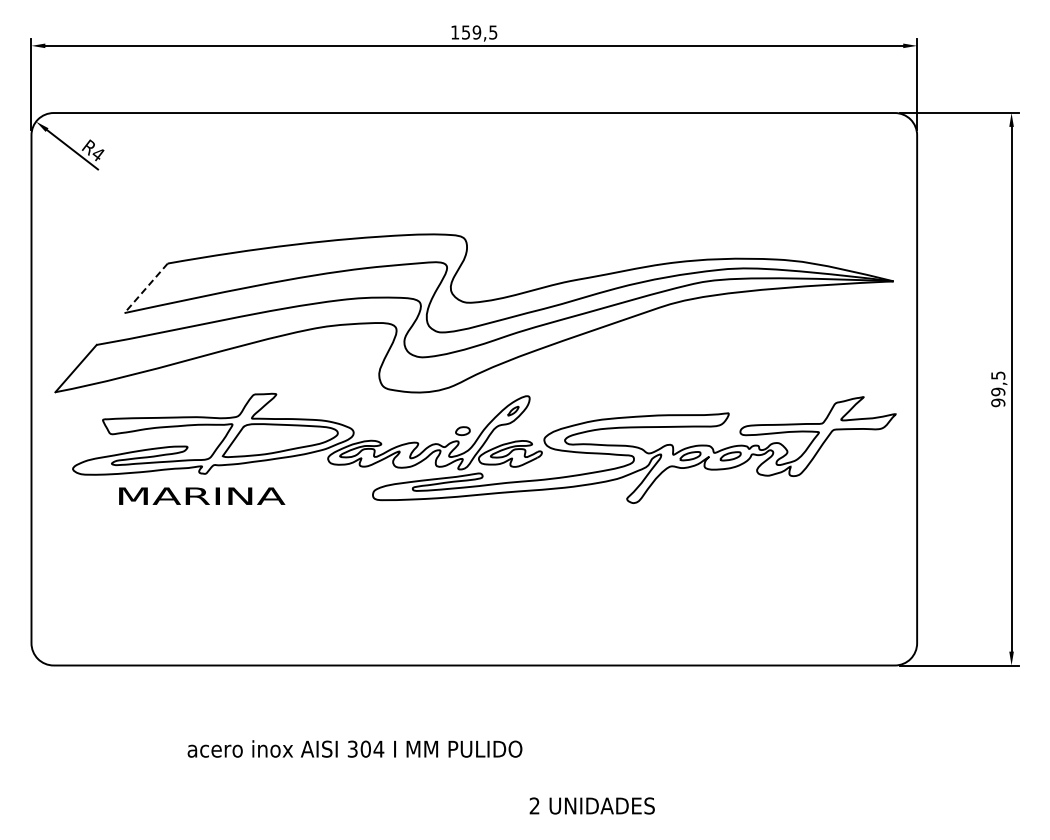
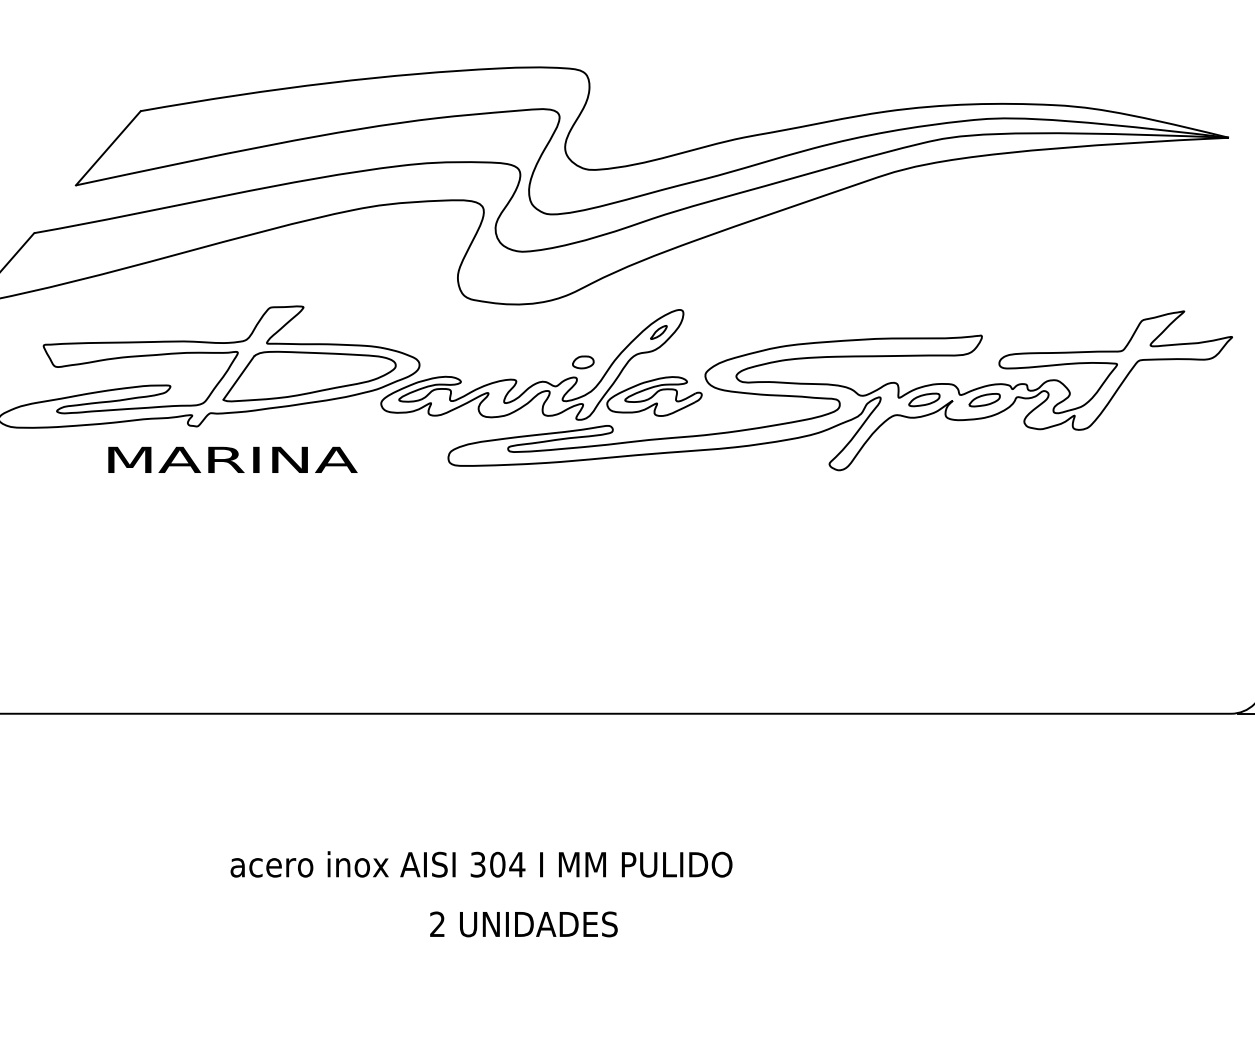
line: (146, 288) -> (108, 148), dashed -> solid
text: (202, 495) -> (233, 458), moved
text: (354, 748) -> (480, 863), moved
text: (591, 805) -> (522, 923), moved

